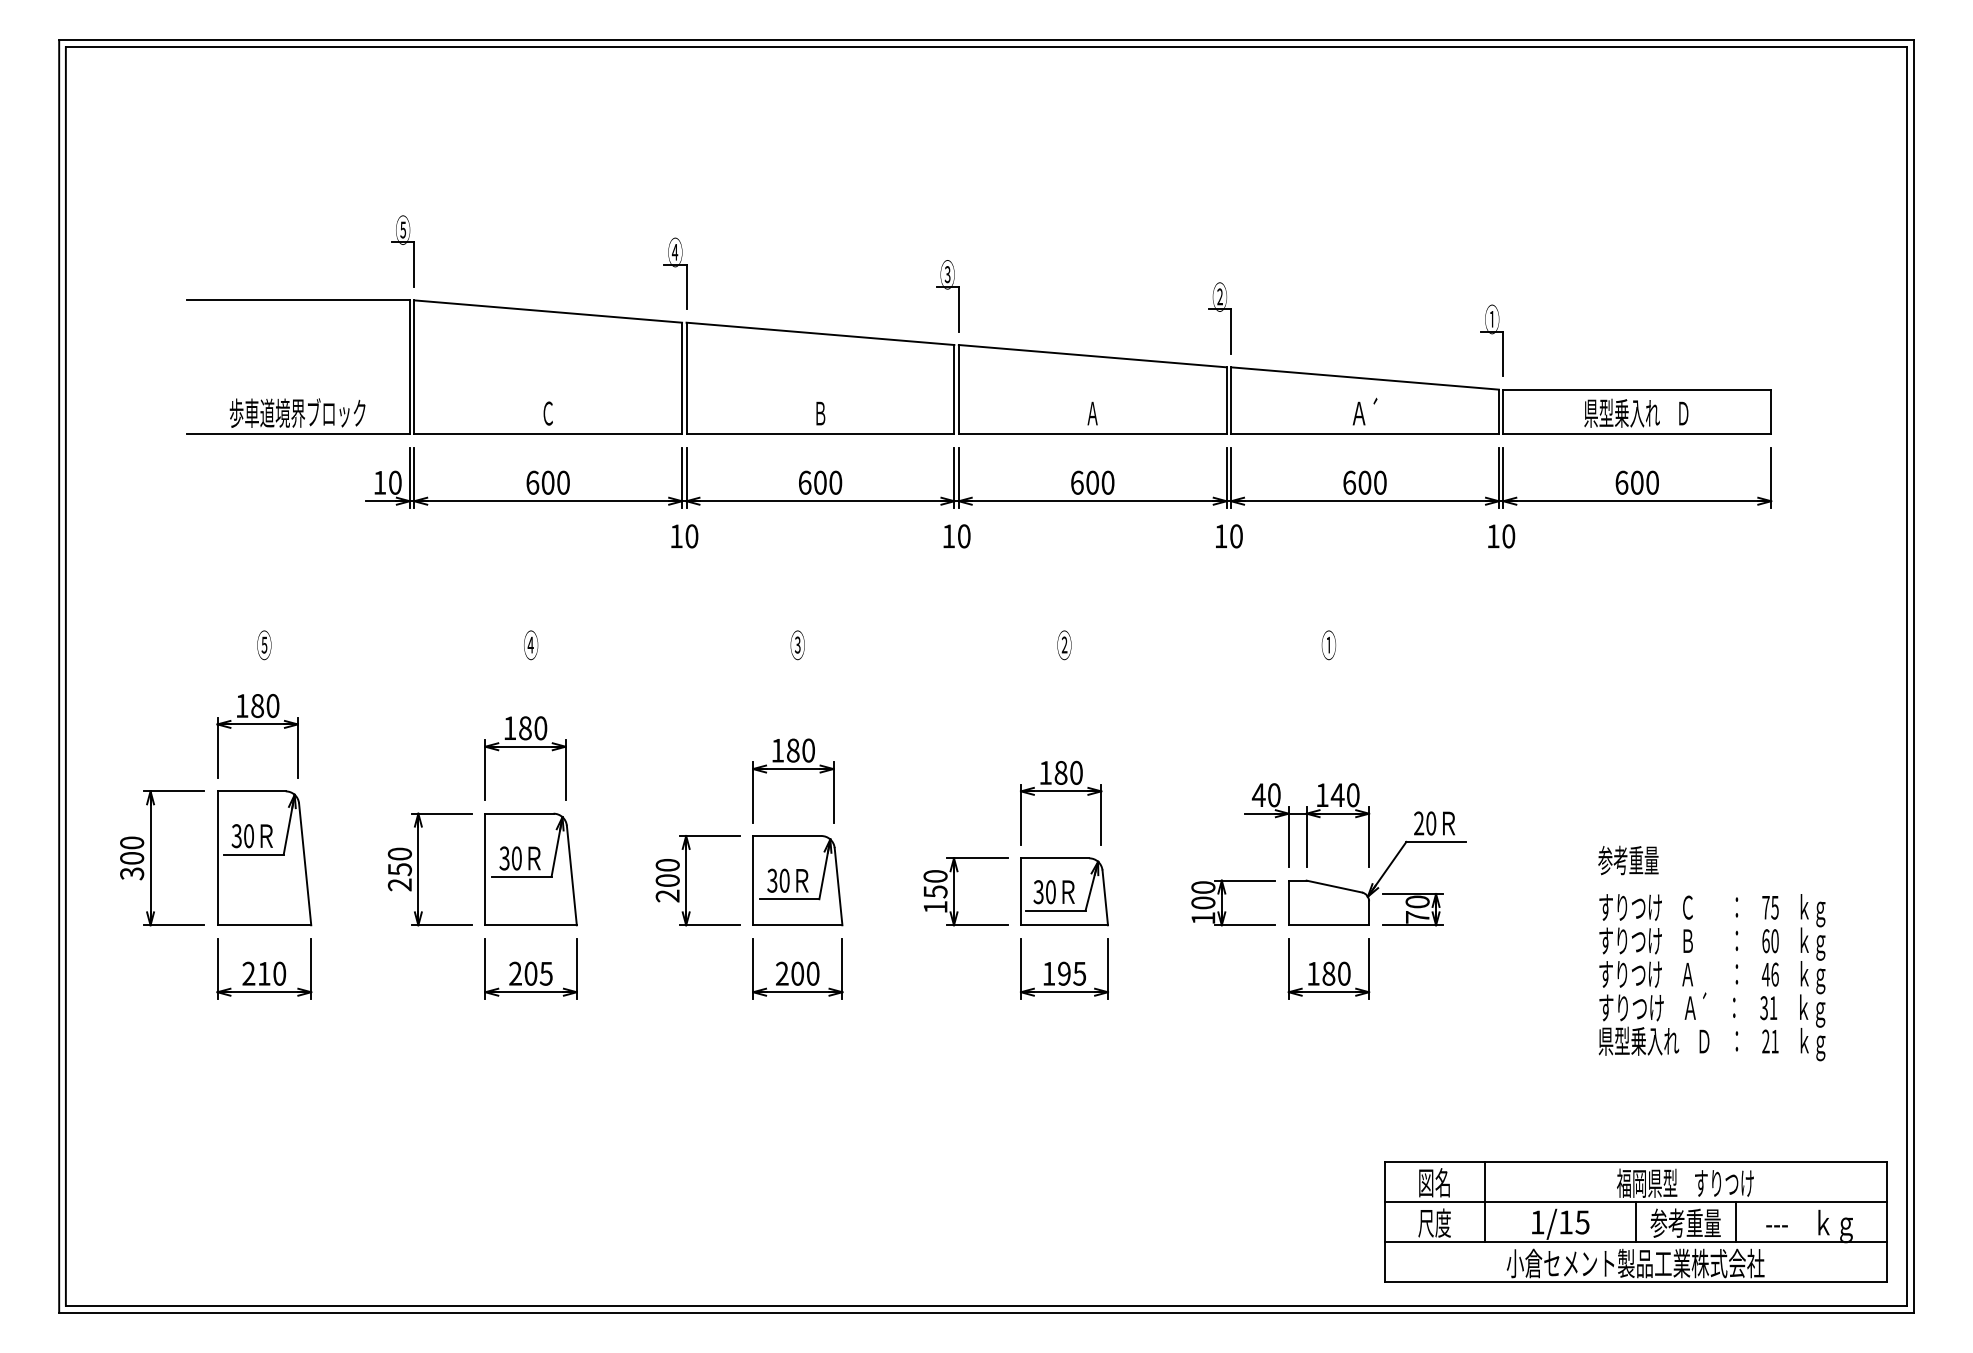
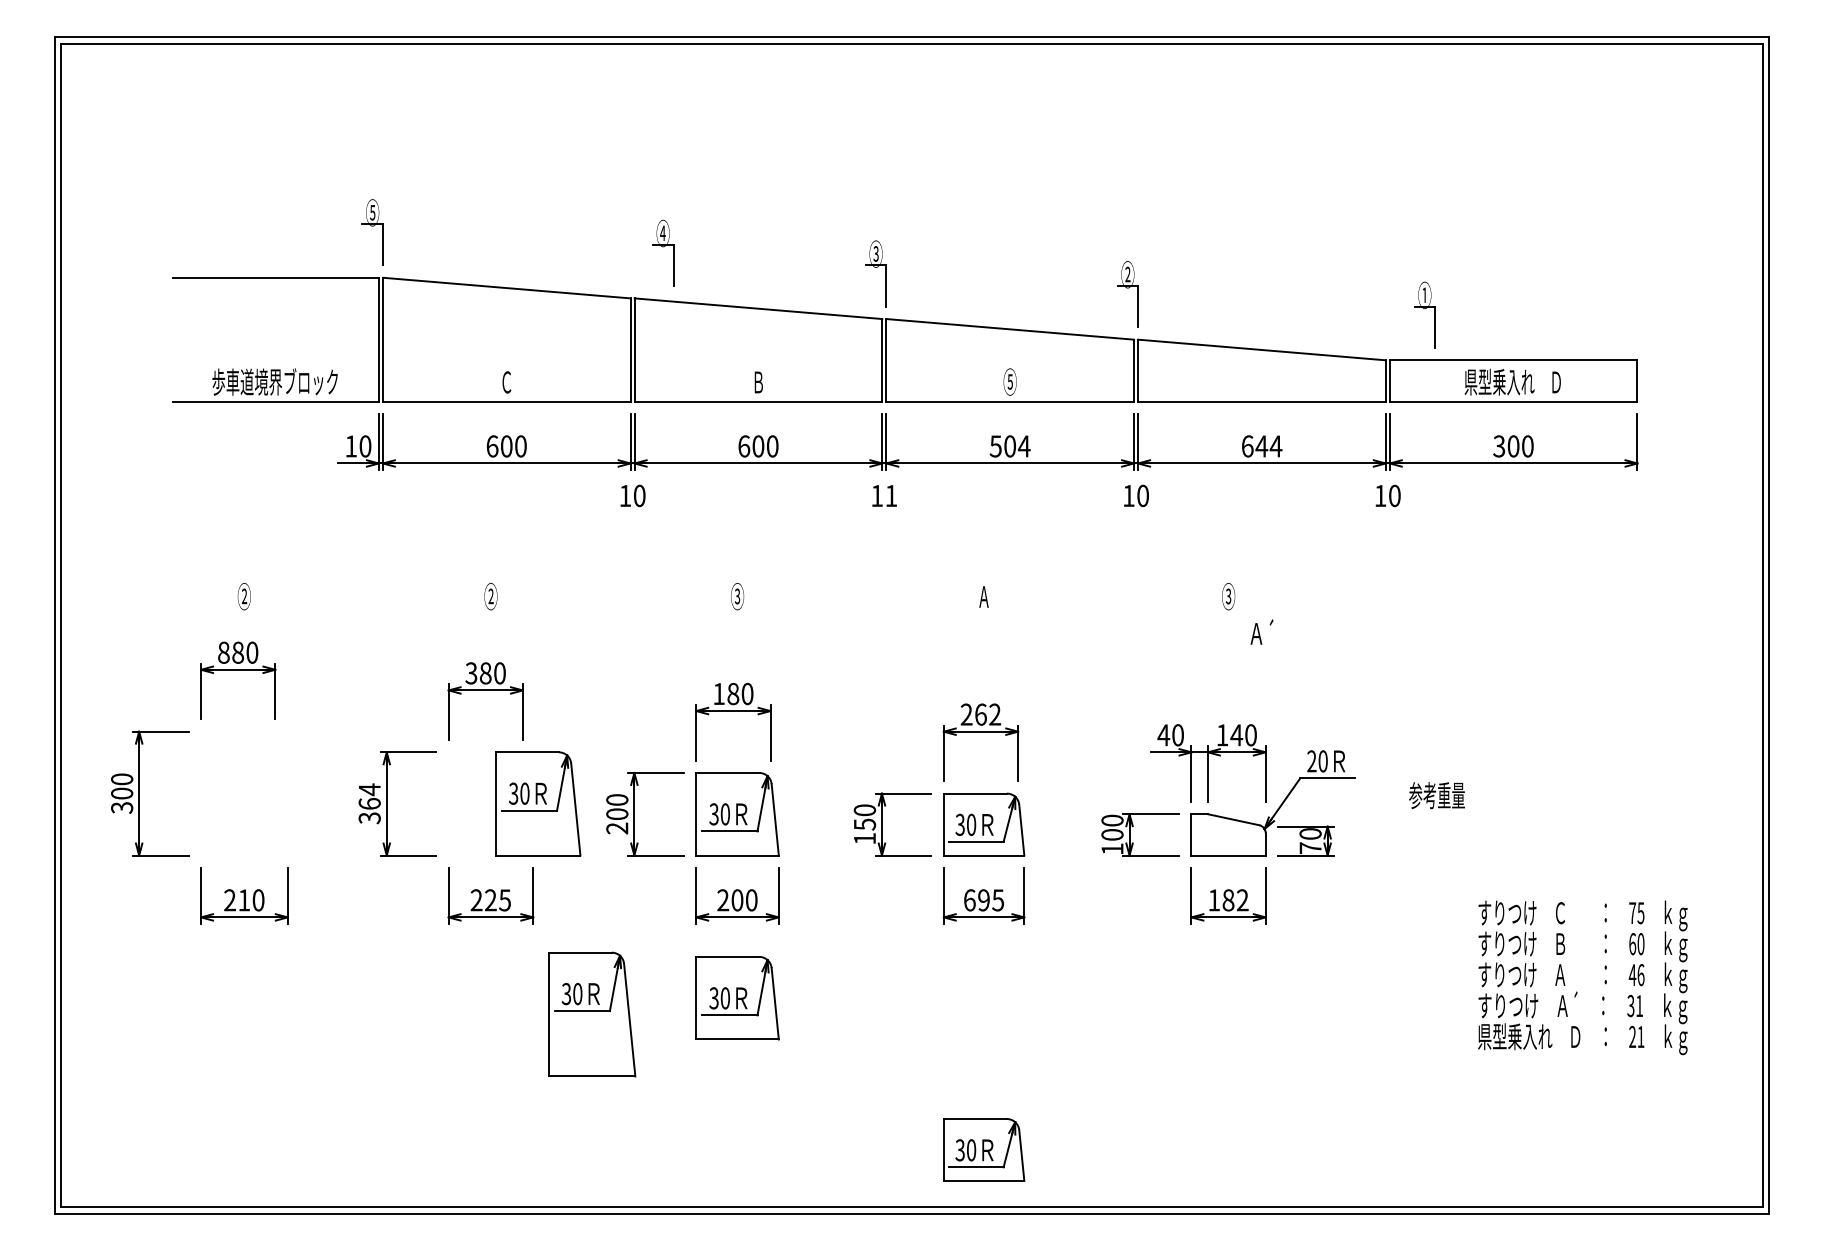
part: (675, 273) -> (663, 252), moved
part: (1491, 340) -> (1424, 314), moved
text: (1364, 411) -> (1261, 631), moved
text: (1092, 412) -> (1009, 381), Ａ -> ⑤
text: (1092, 482) -> (1009, 446), 600 -> 504
text: (1372, 482) -> (1268, 446), 600 -> 644
text: (1621, 482) -> (1499, 446), 600 -> 300
text: (964, 536) -> (891, 496), 10 -> 11
text: (264, 644) -> (244, 595), ⑤ -> ②
text: (530, 644) -> (490, 595), ④ -> ②
text: (1328, 644) -> (1228, 595), ① -> ③
text: (1064, 645) -> (984, 596), ② -> Ａ
text: (241, 706) -> (223, 653), 180 -> 880
text: (509, 728) -> (471, 673), 180 -> 380
text: (1060, 772) -> (980, 714), 180 -> 262
part: (264, 858) -> (592, 1014), moved
text: (1628, 860) -> (1437, 795), moved
text: (399, 869) -> (369, 803), 250 -> 364
part: (530, 869) -> (537, 803), moved
text: (530, 973) -> (490, 900), 205 -> 225
text: (1049, 973) -> (970, 900), 195 -> 695
text: (1343, 973) -> (1242, 900), 180 -> 182
text: (1711, 977) -> (1582, 977), moved
part: (797, 1079) -> (737, 998), added
part: (1635, 1221) -> (1512, 1129), removed
part: (1064, 1243) -> (984, 1149), added

